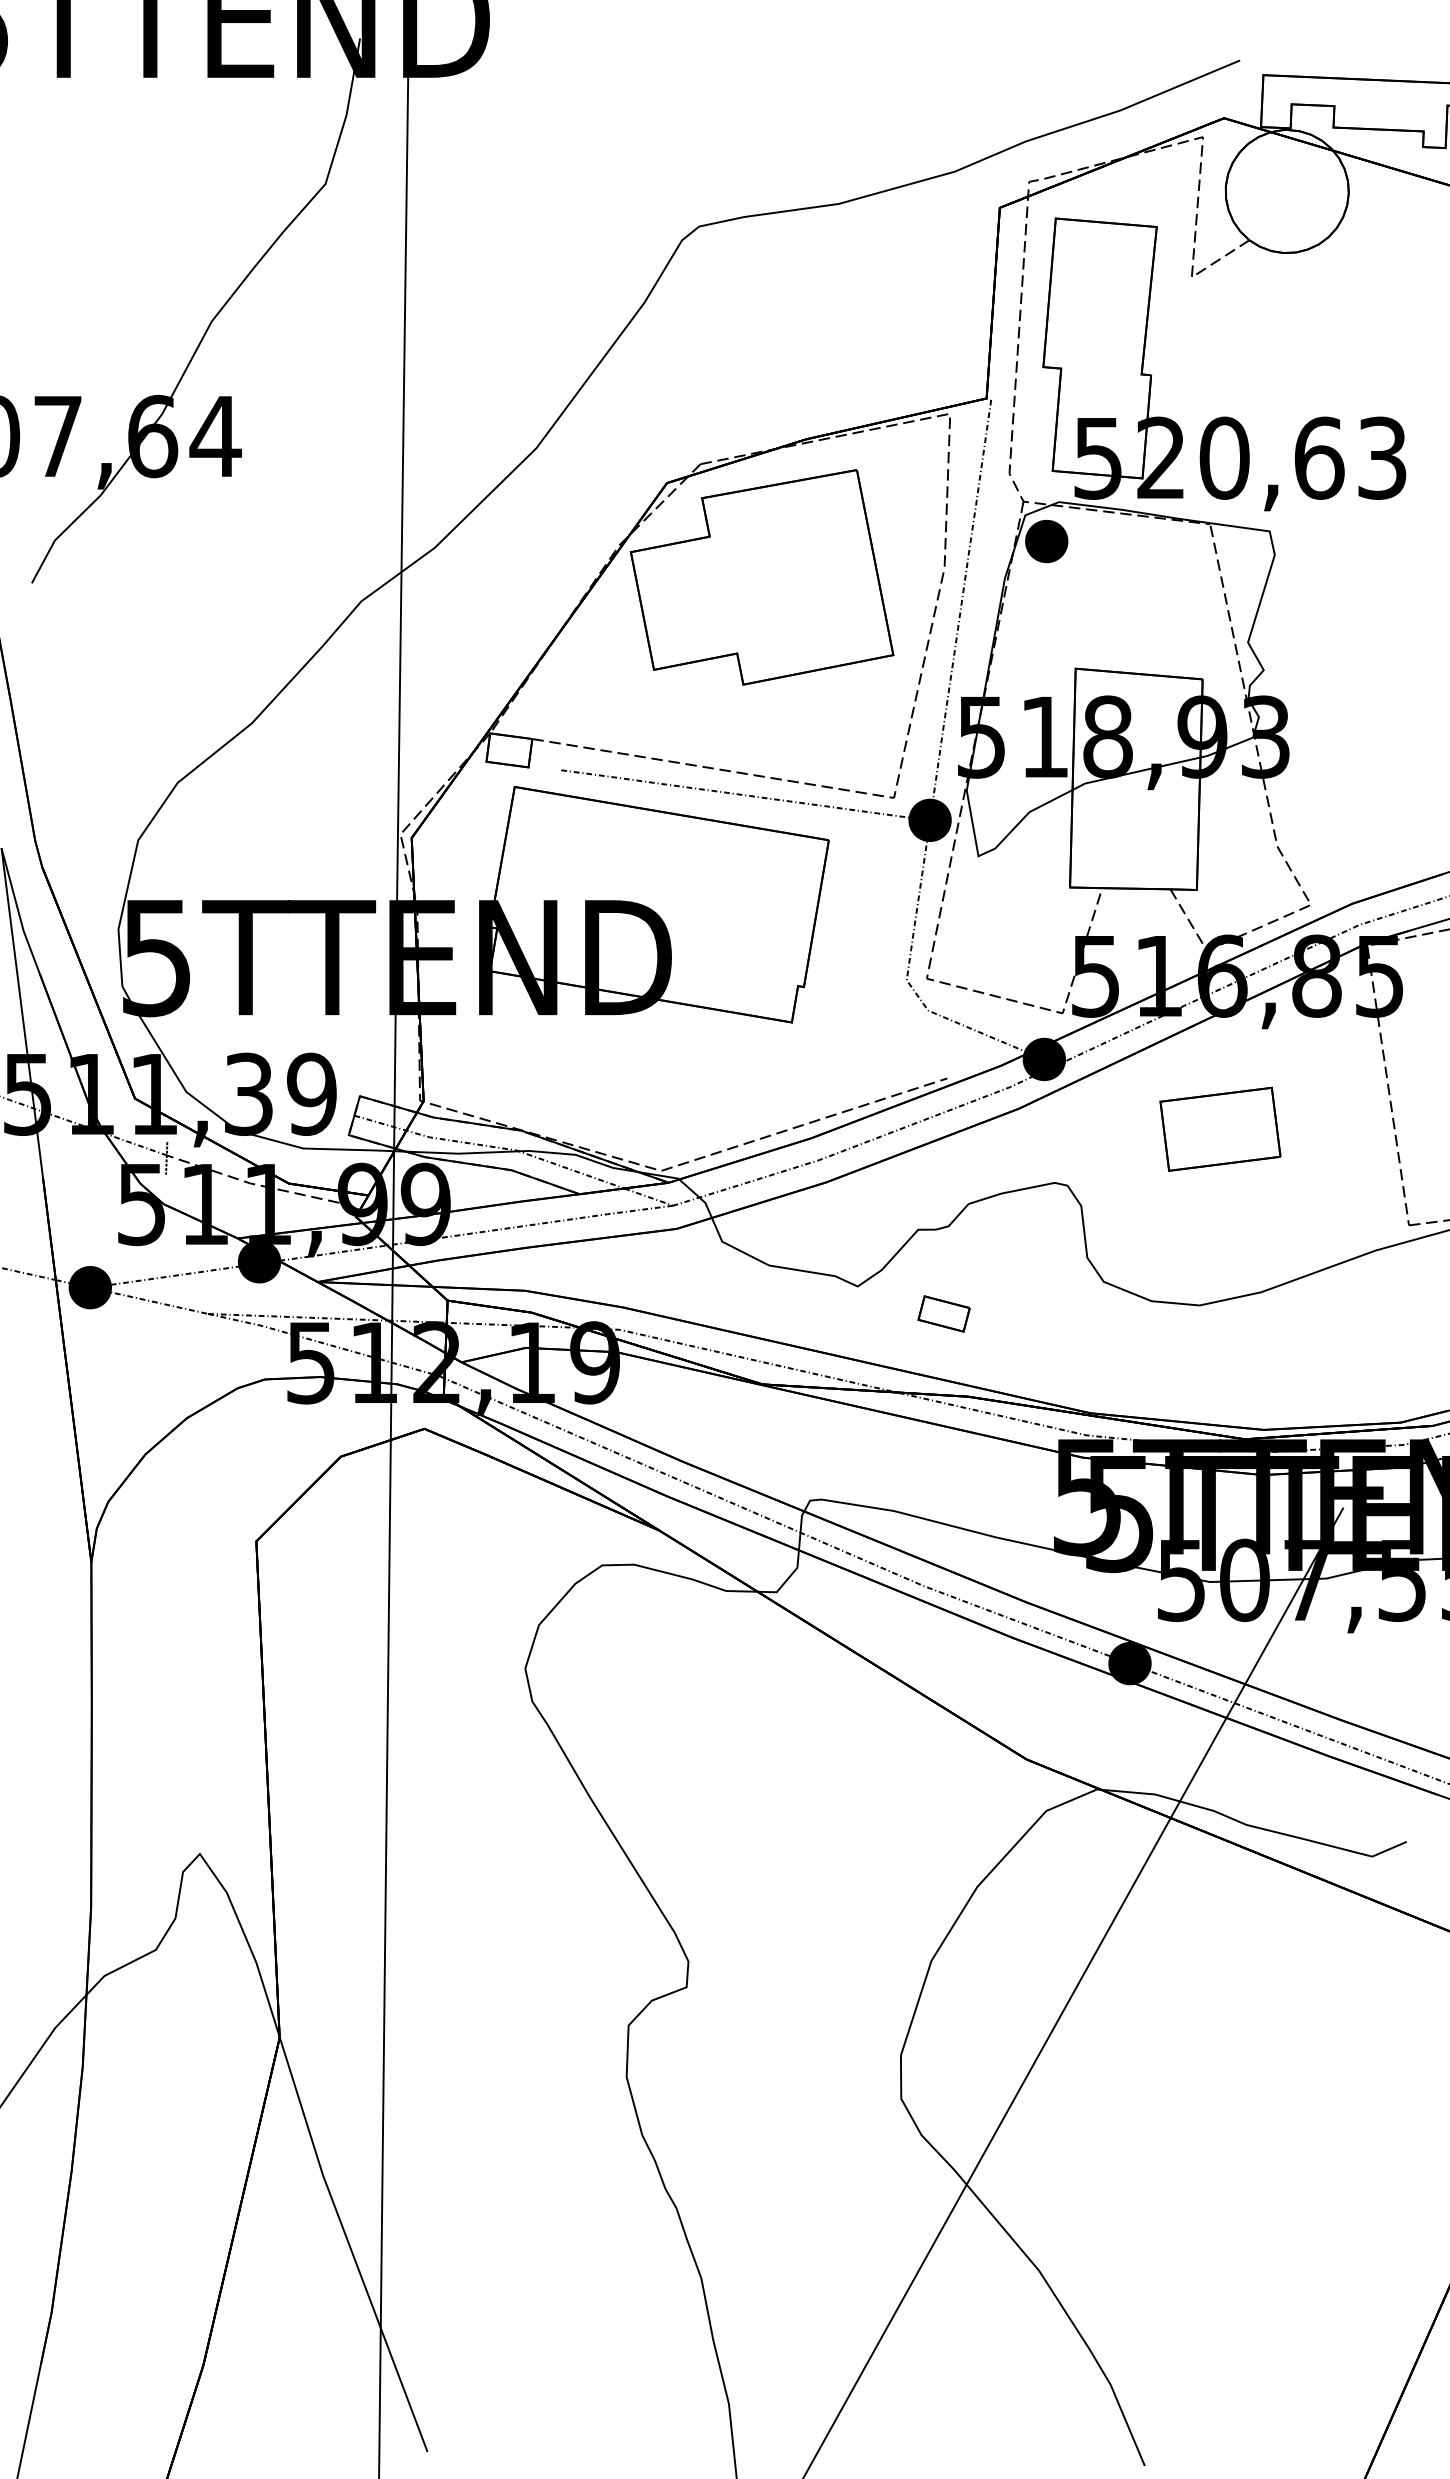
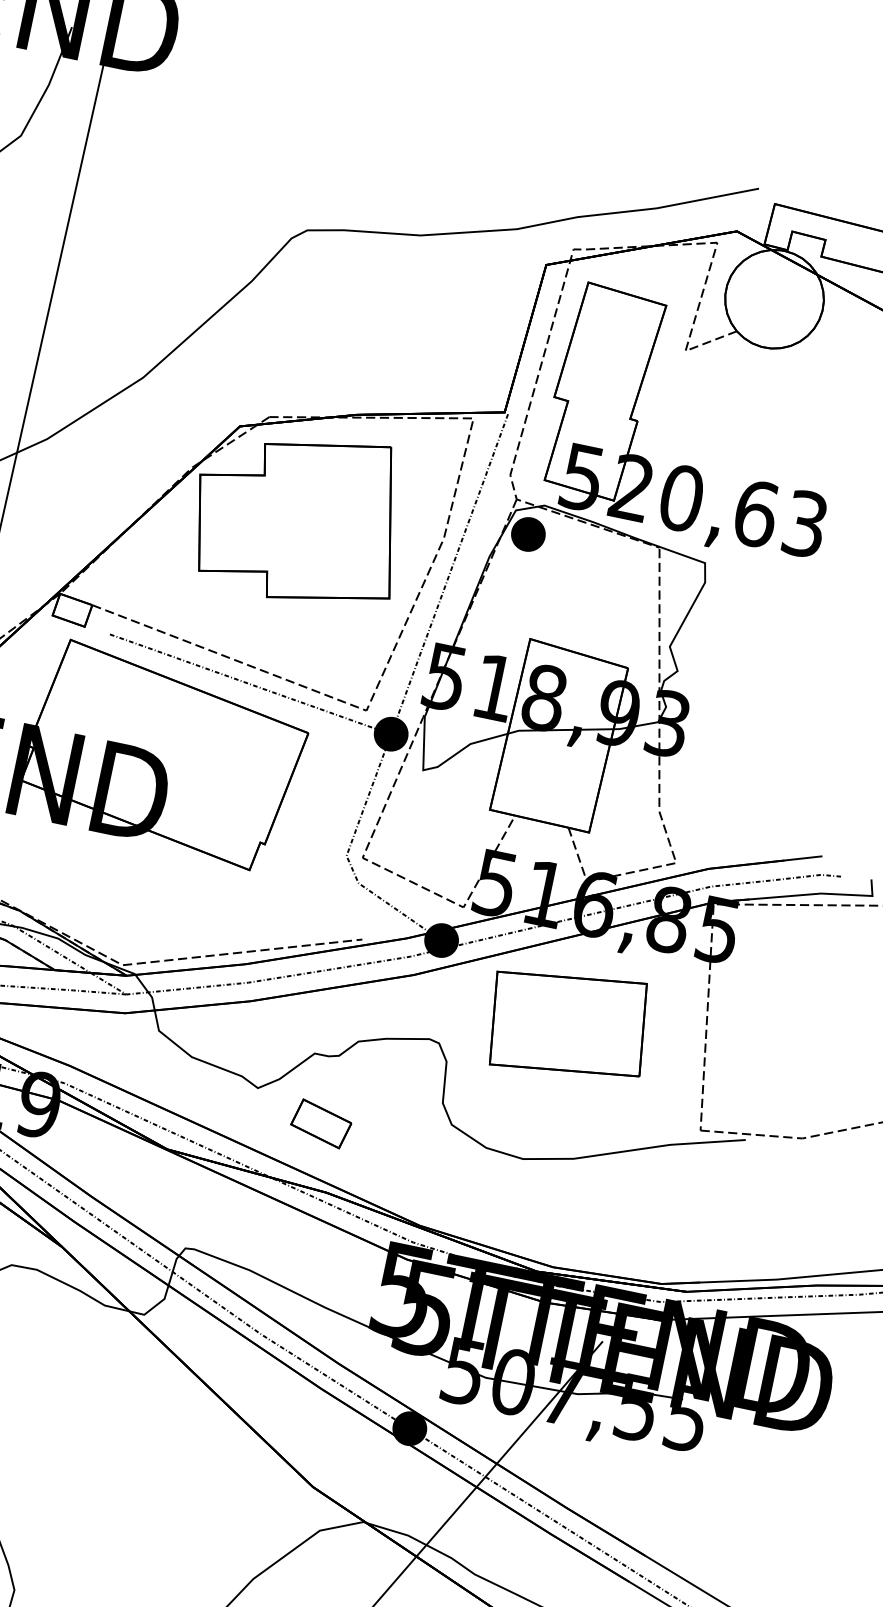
part: (1220, 1129) -> (568, 1024), size x1.67
part: (943, 1313) -> (320, 1123), size x1.43

